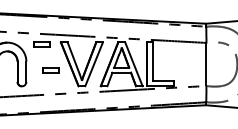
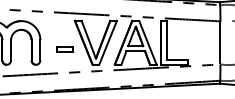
part: (41, 44) -> (55, 22), removed

